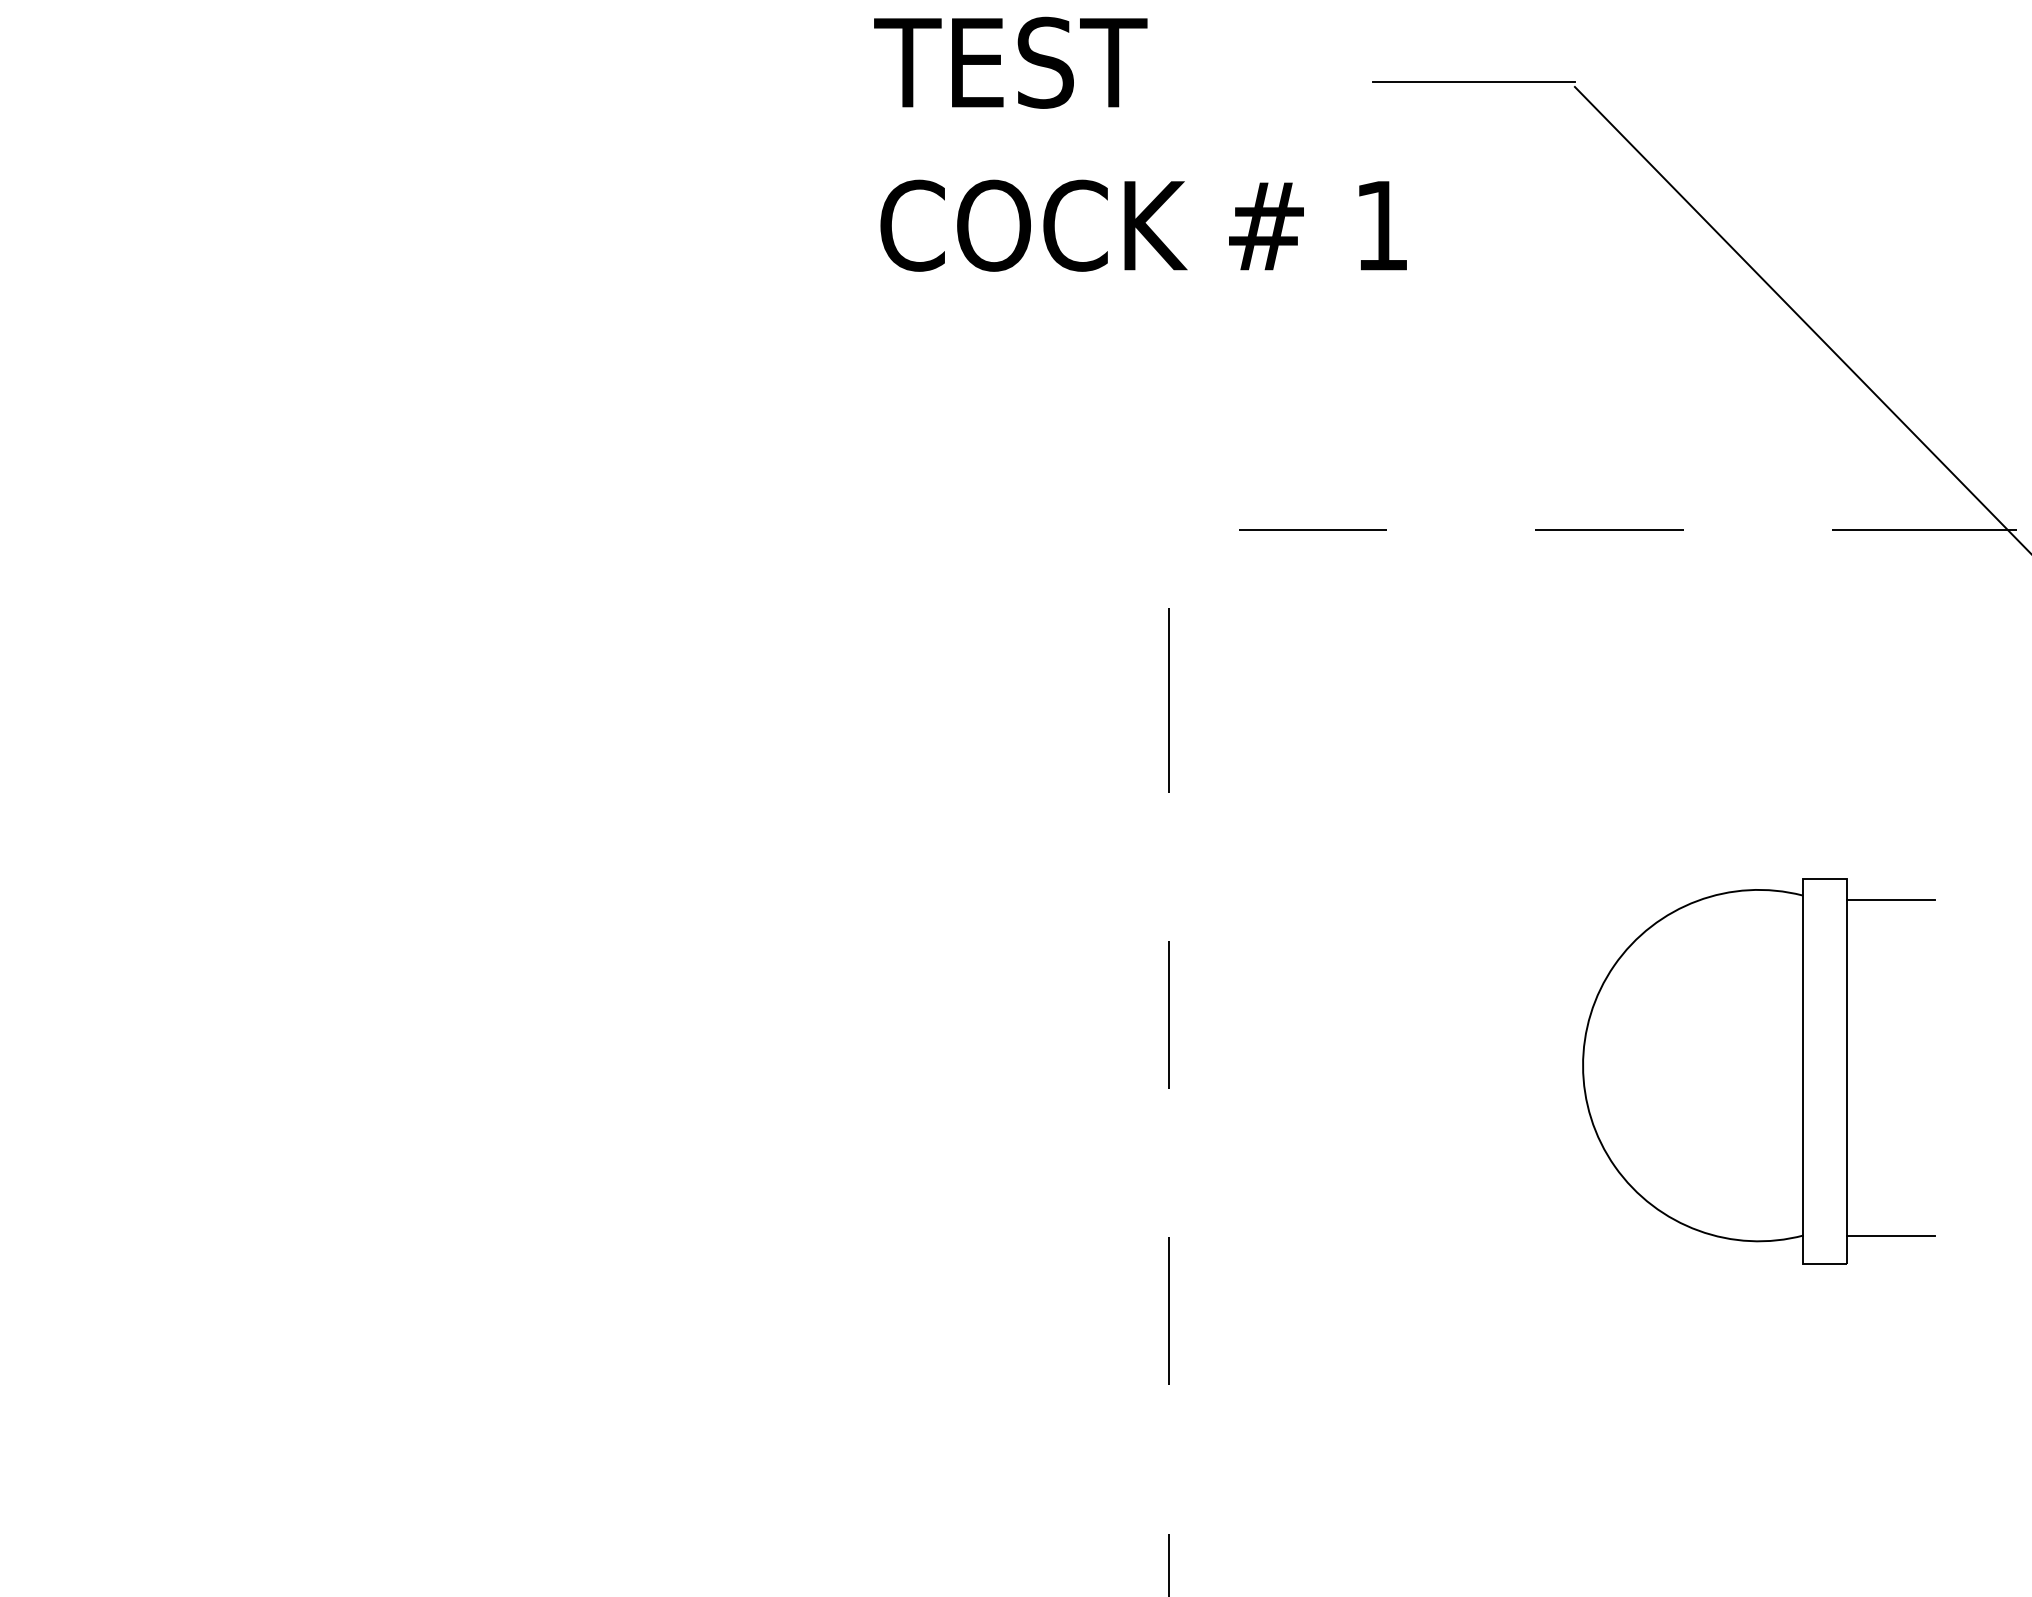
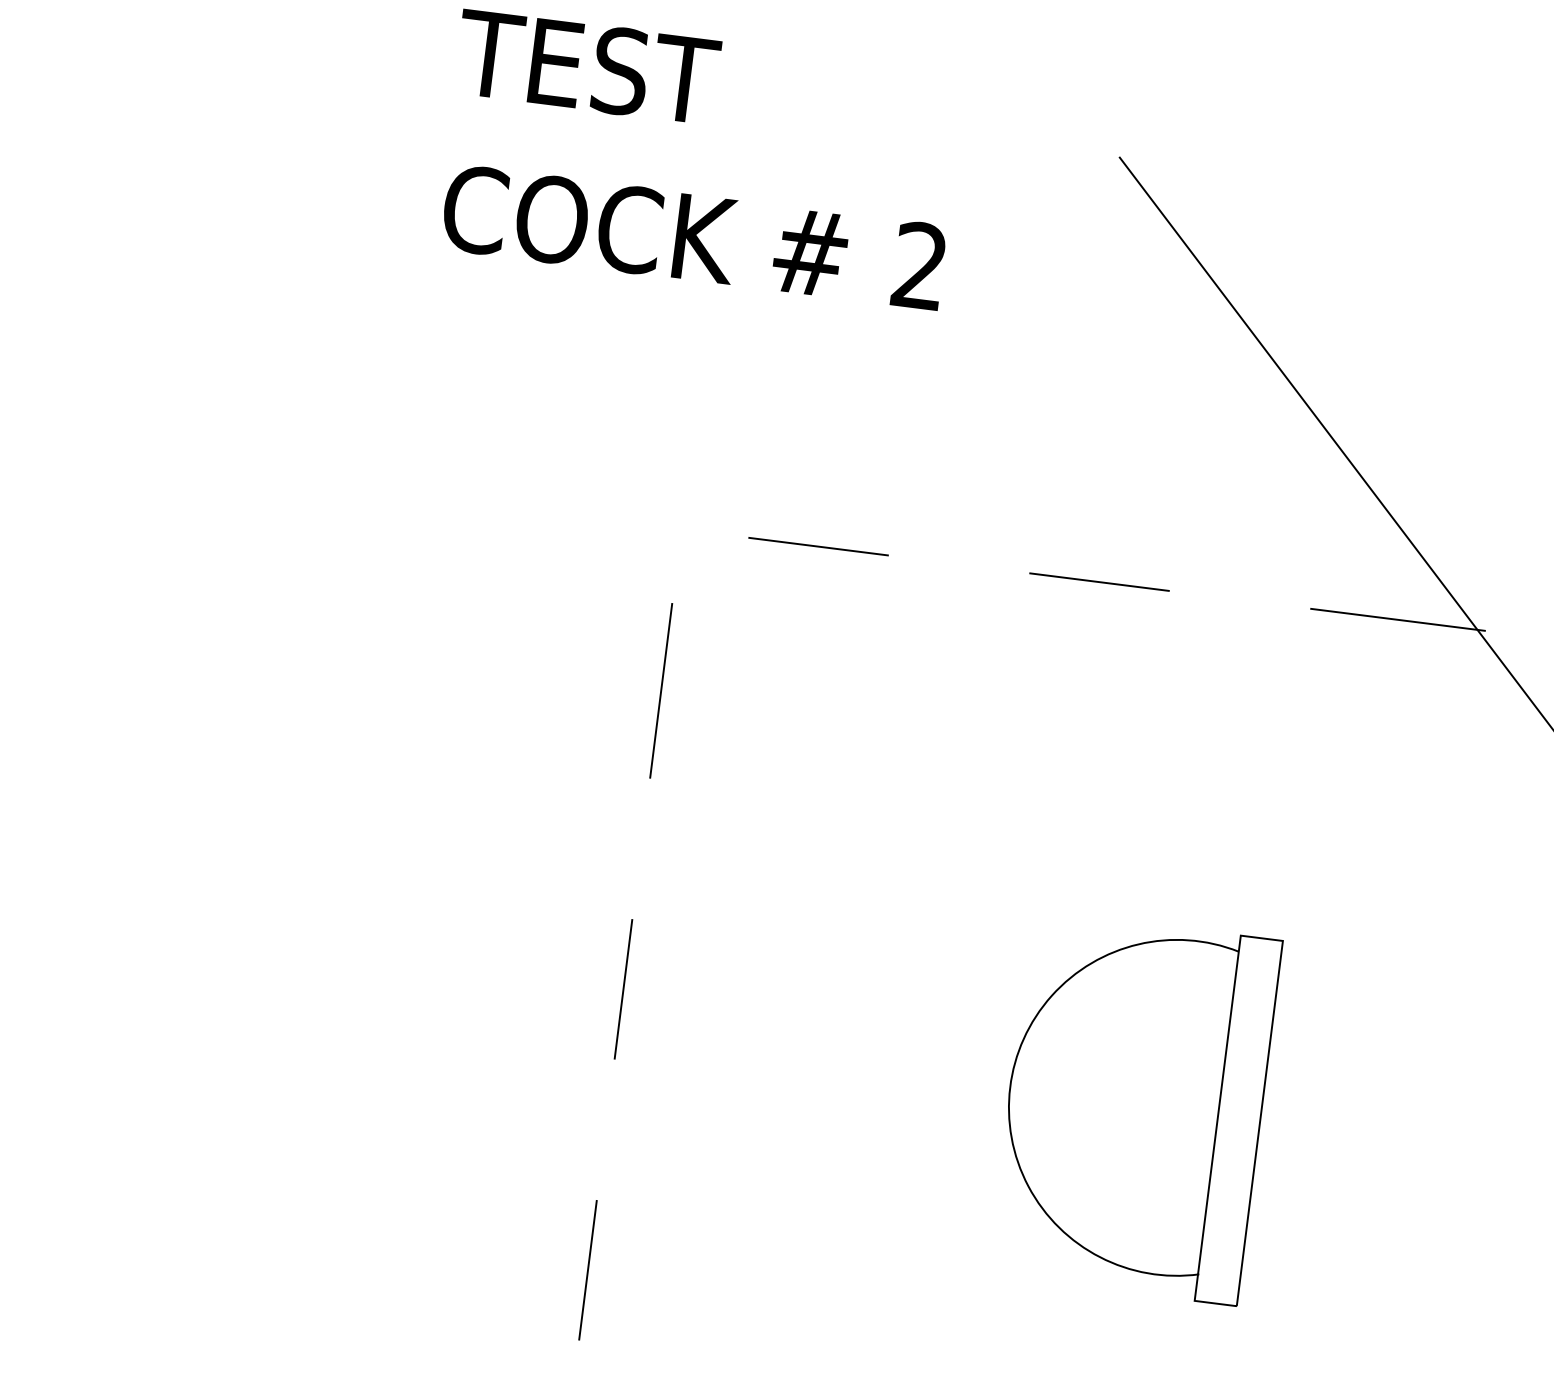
line: (1473, 81) -> (1024, 140), removed
text: (1380, 224) -> (918, 264), 1 -> 2
line: (1890, 900) -> (1321, 967), removed
line: (1890, 1235) -> (1281, 1284), removed

